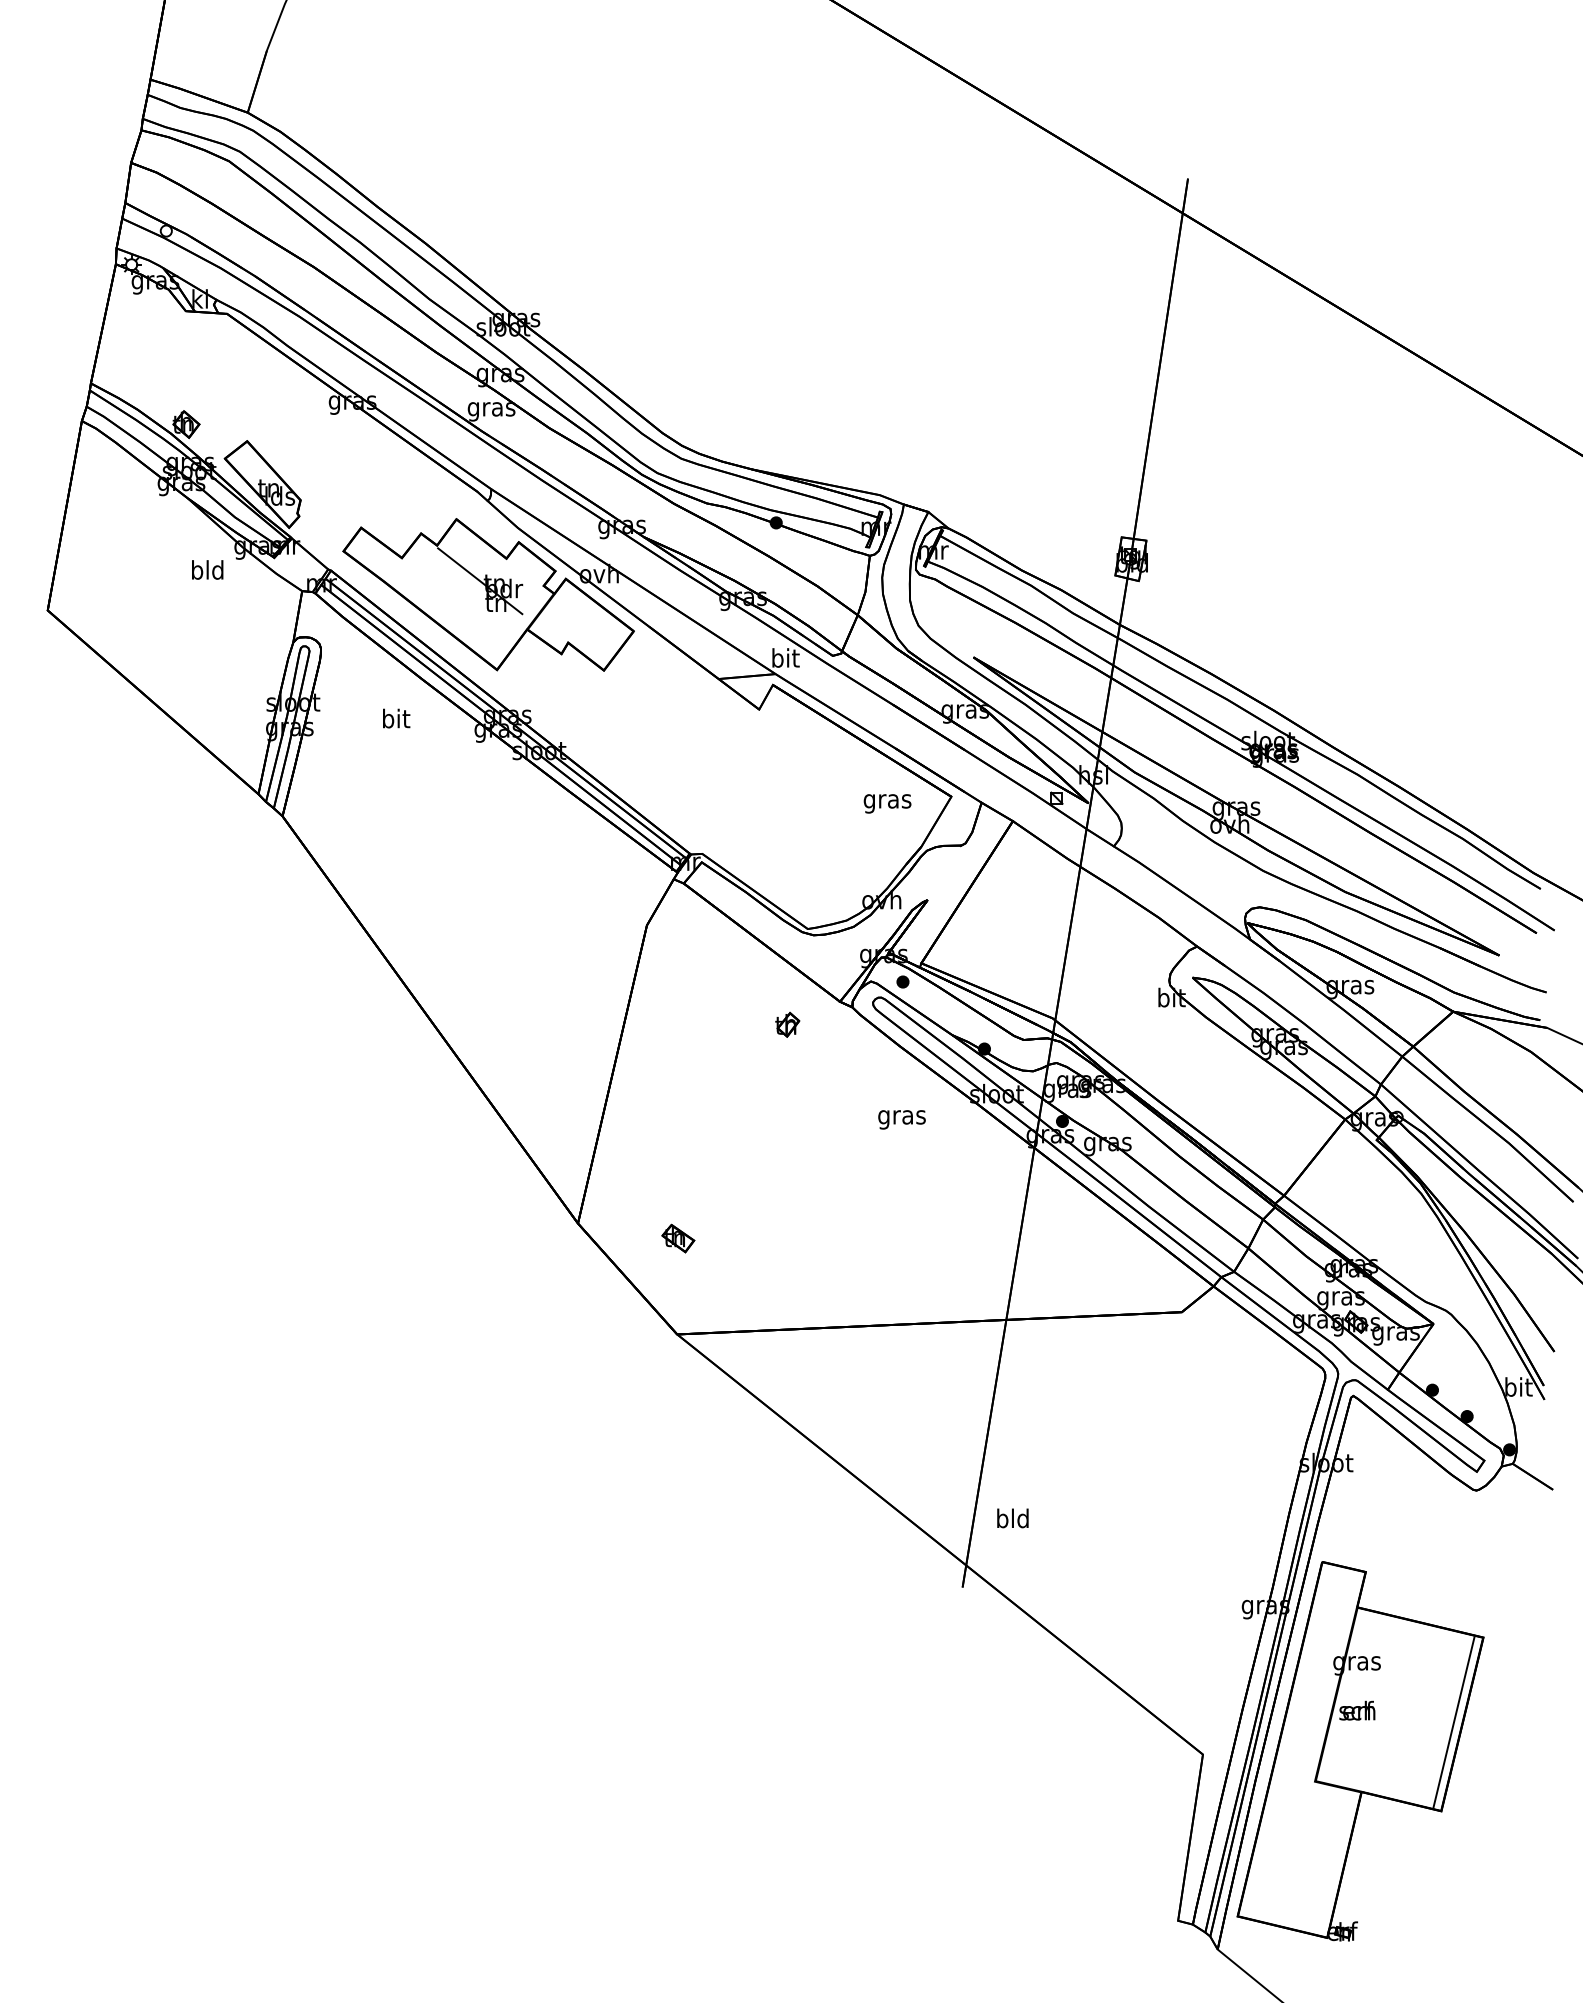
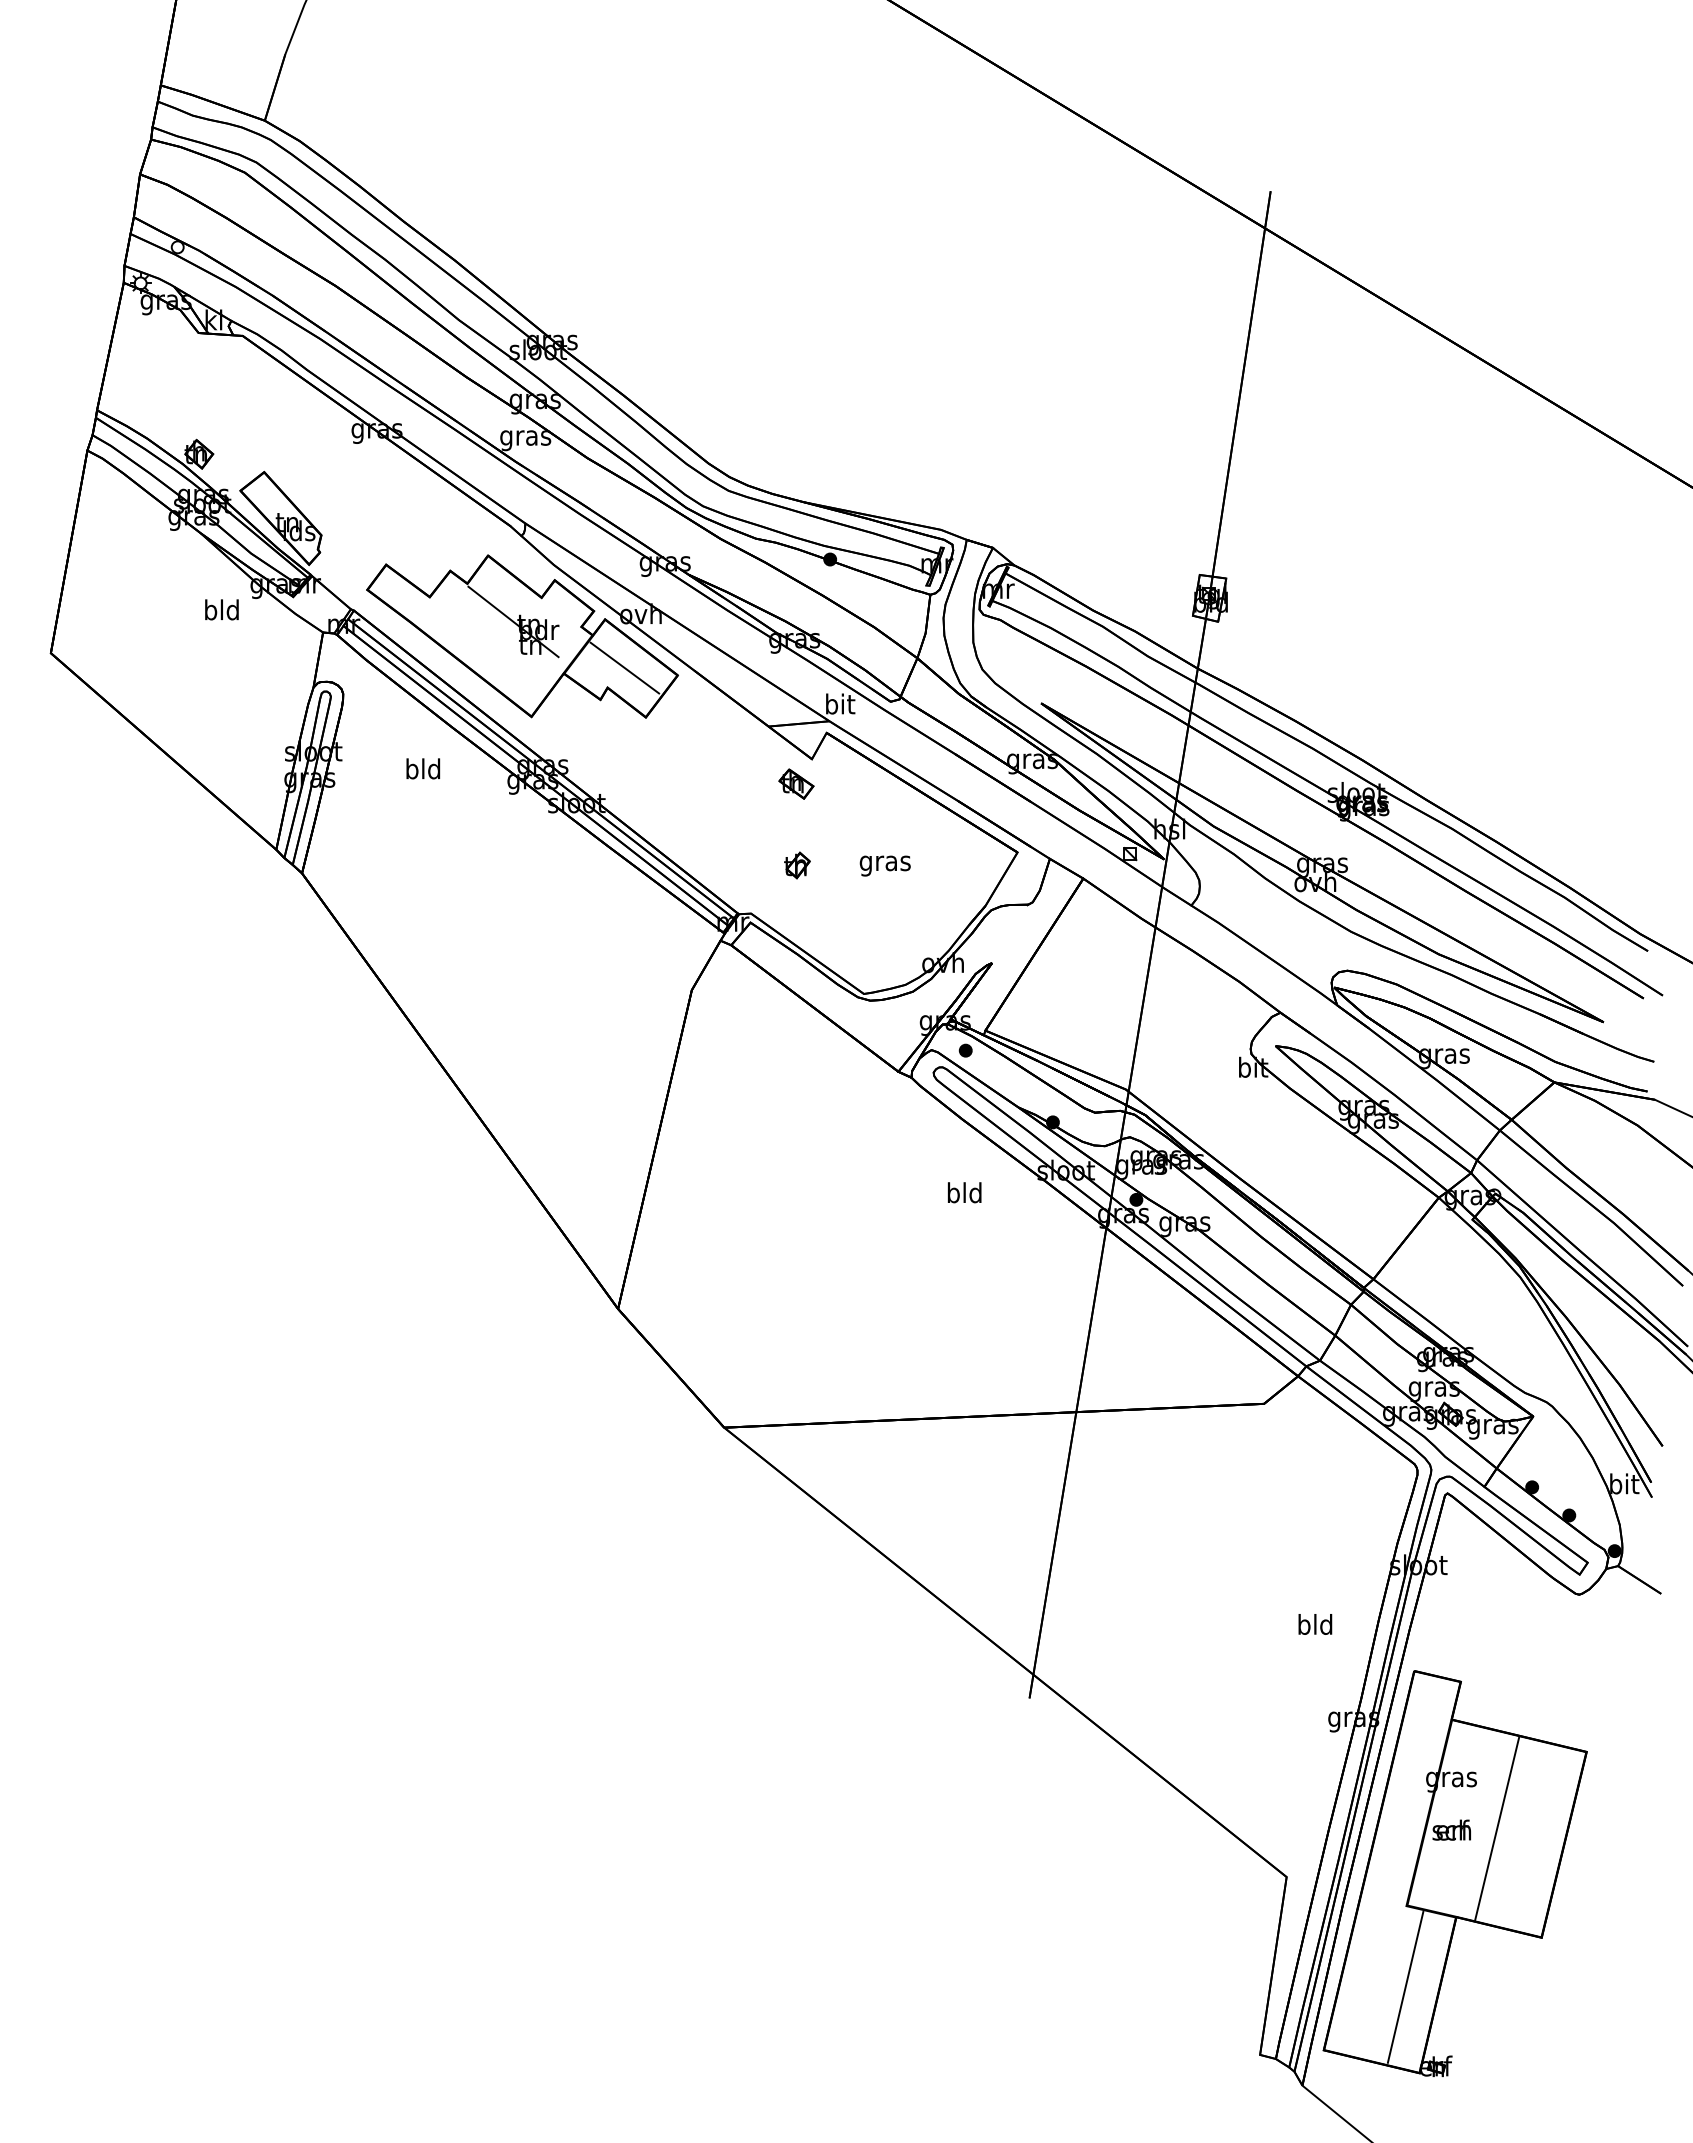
line: (583, 623) -> (624, 667), added
text: (396, 718) -> (423, 768), bit -> bld
text: (886, 803) -> (884, 865), moved
part: (787, 1024) -> (797, 865), moved
text: (901, 1117) -> (964, 1195), gras -> bld
part: (678, 1238) -> (796, 783), moved
text: (1013, 1518) -> (1315, 1624), moved
line: (1454, 1722) -> (1497, 1828), moved
line: (1314, 1856) -> (1405, 1986), added

